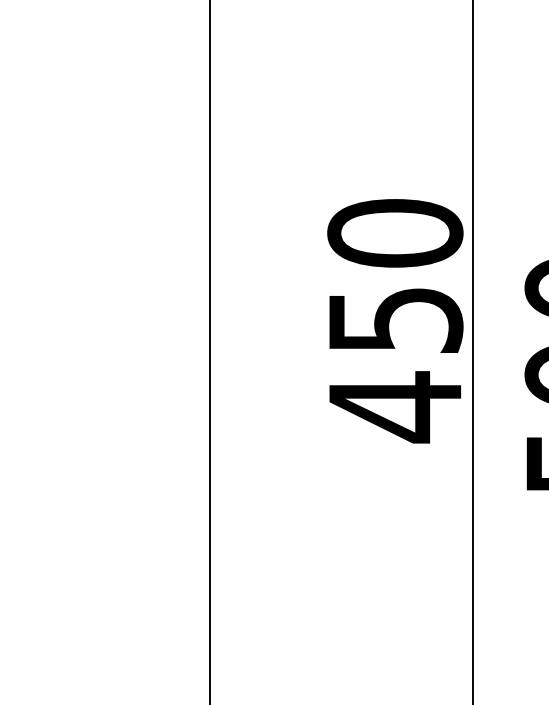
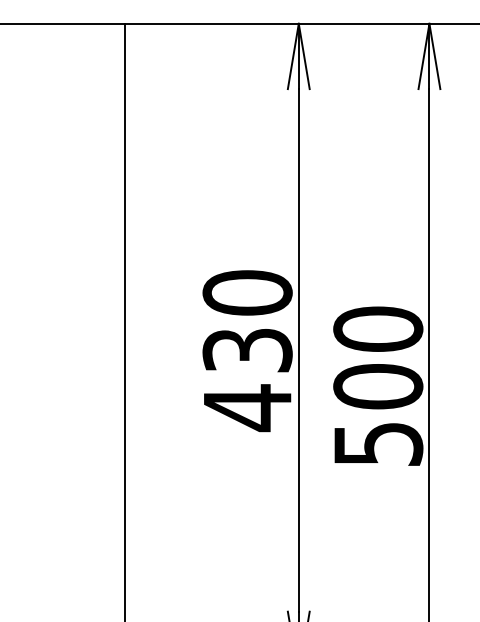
text: (395, 320) -> (247, 350), 450 -> 430

